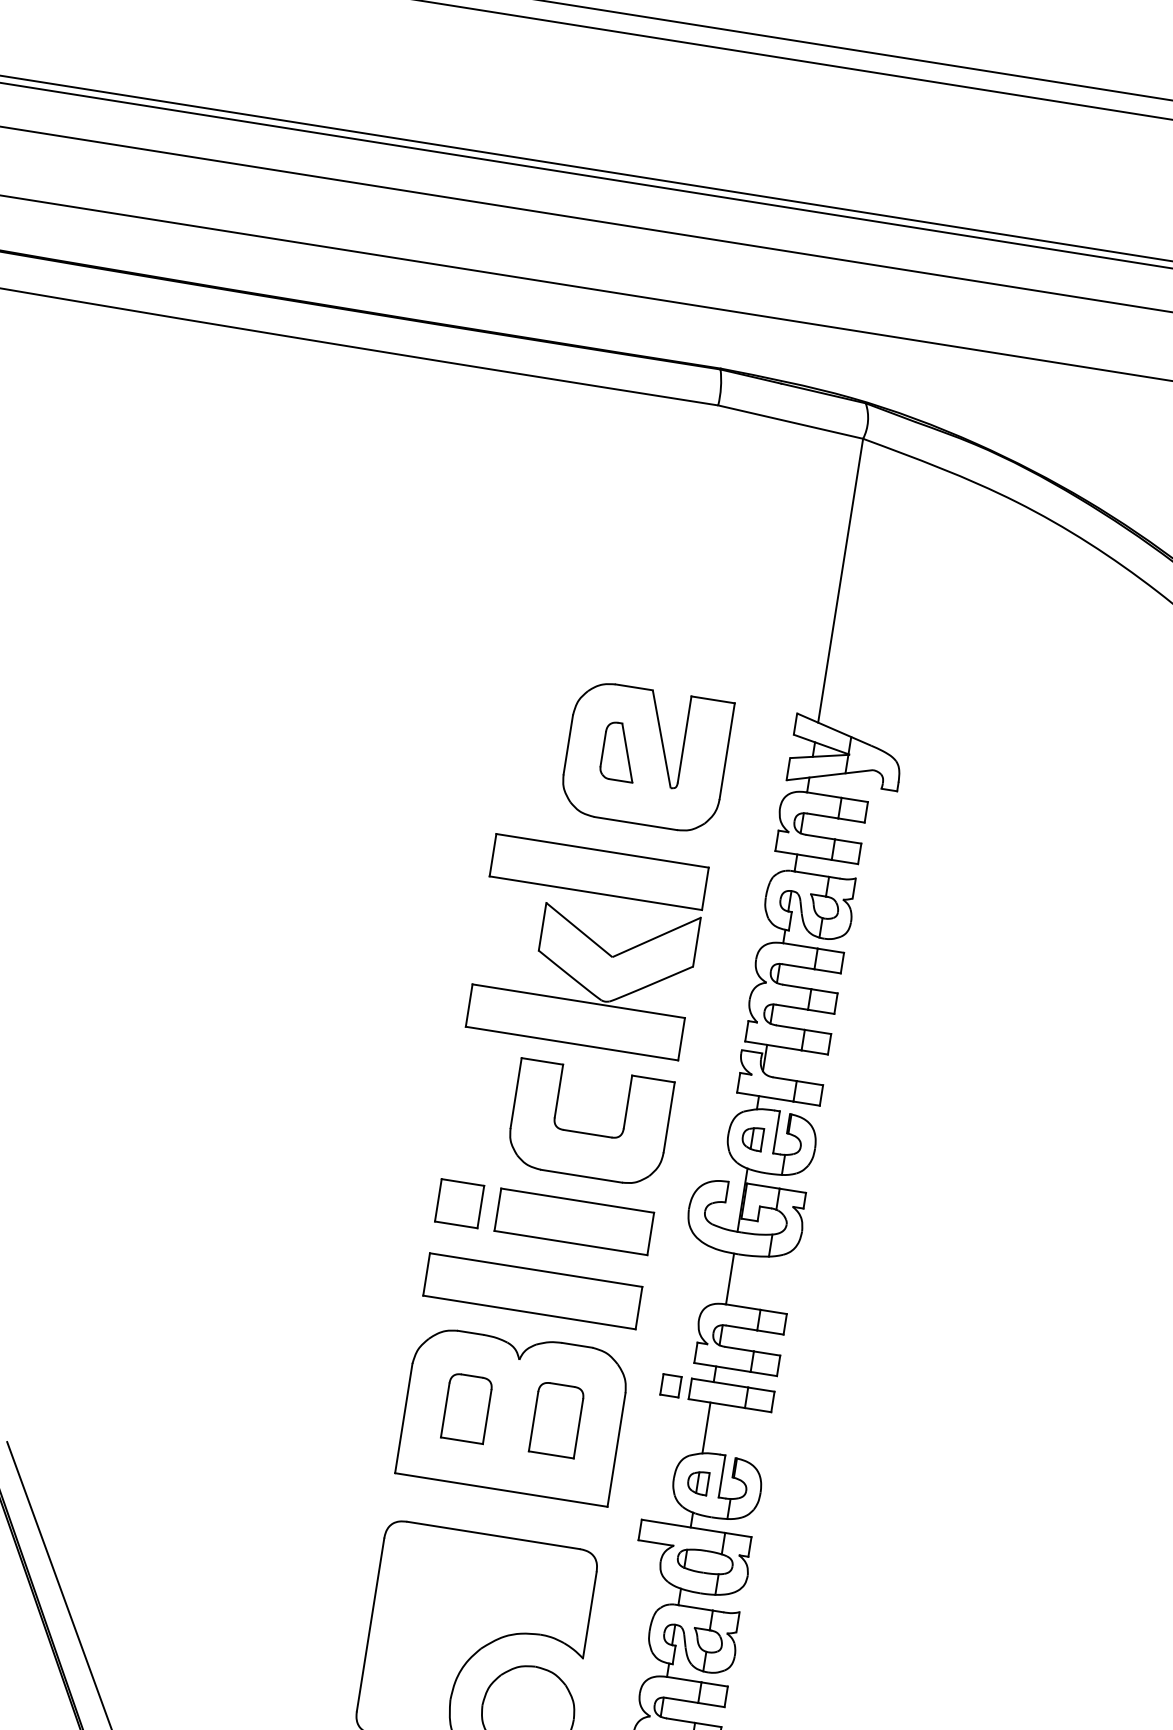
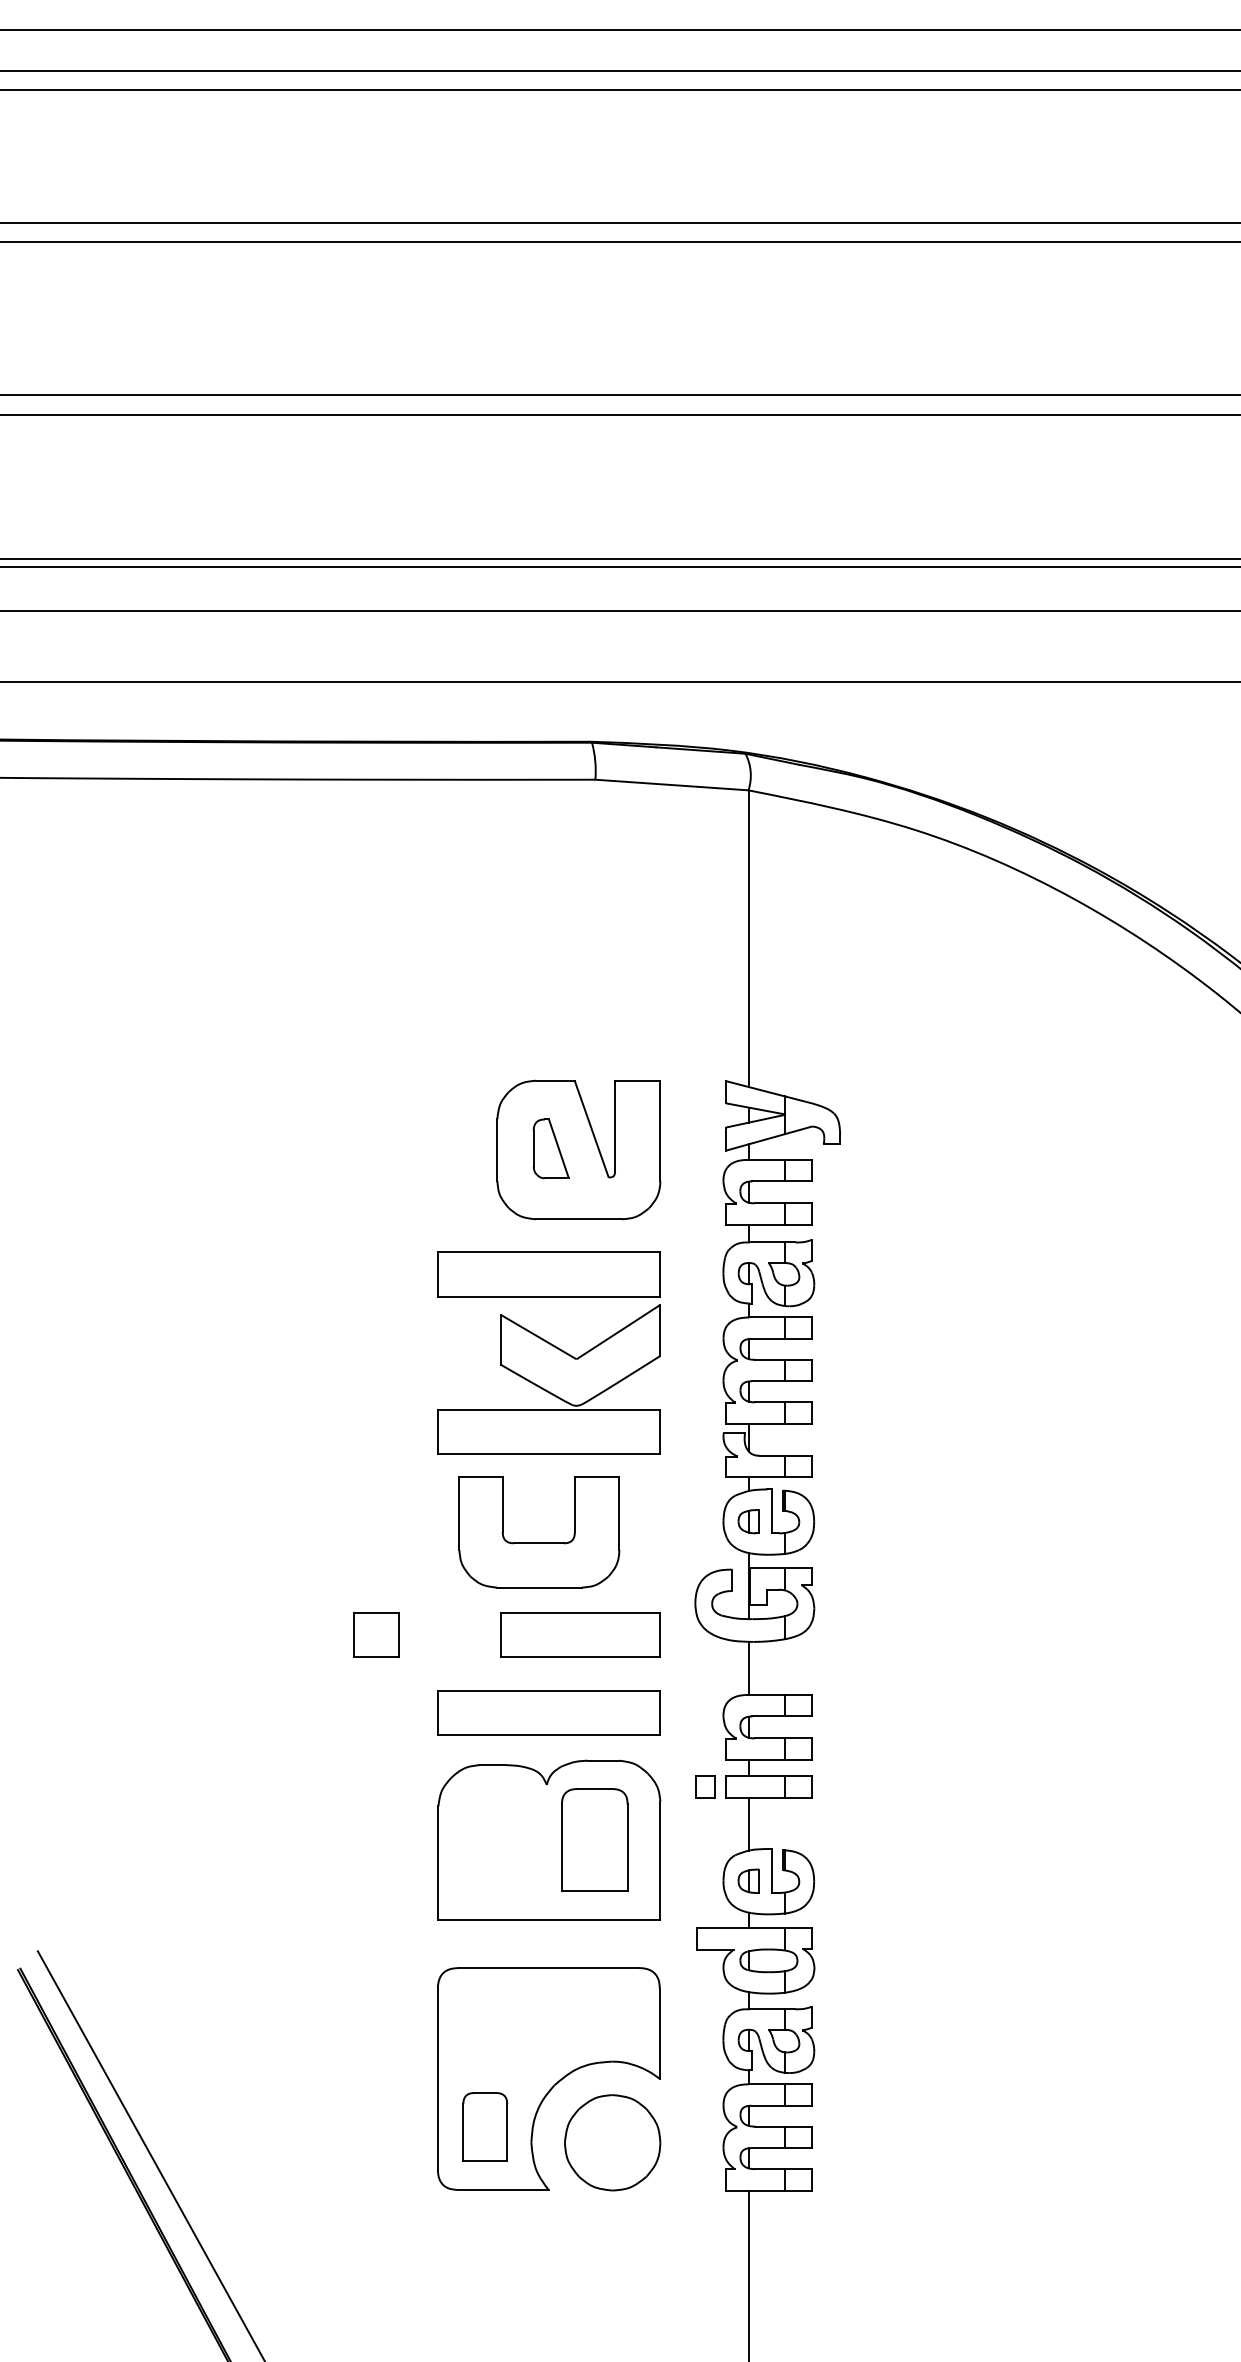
part: (588, 1133) -> (539, 1542), moved
part: (459, 1202) -> (376, 1634), moved
part: (467, 1408) -> (485, 2126), moved
part: (556, 1419) -> (594, 1839), size x1.4

